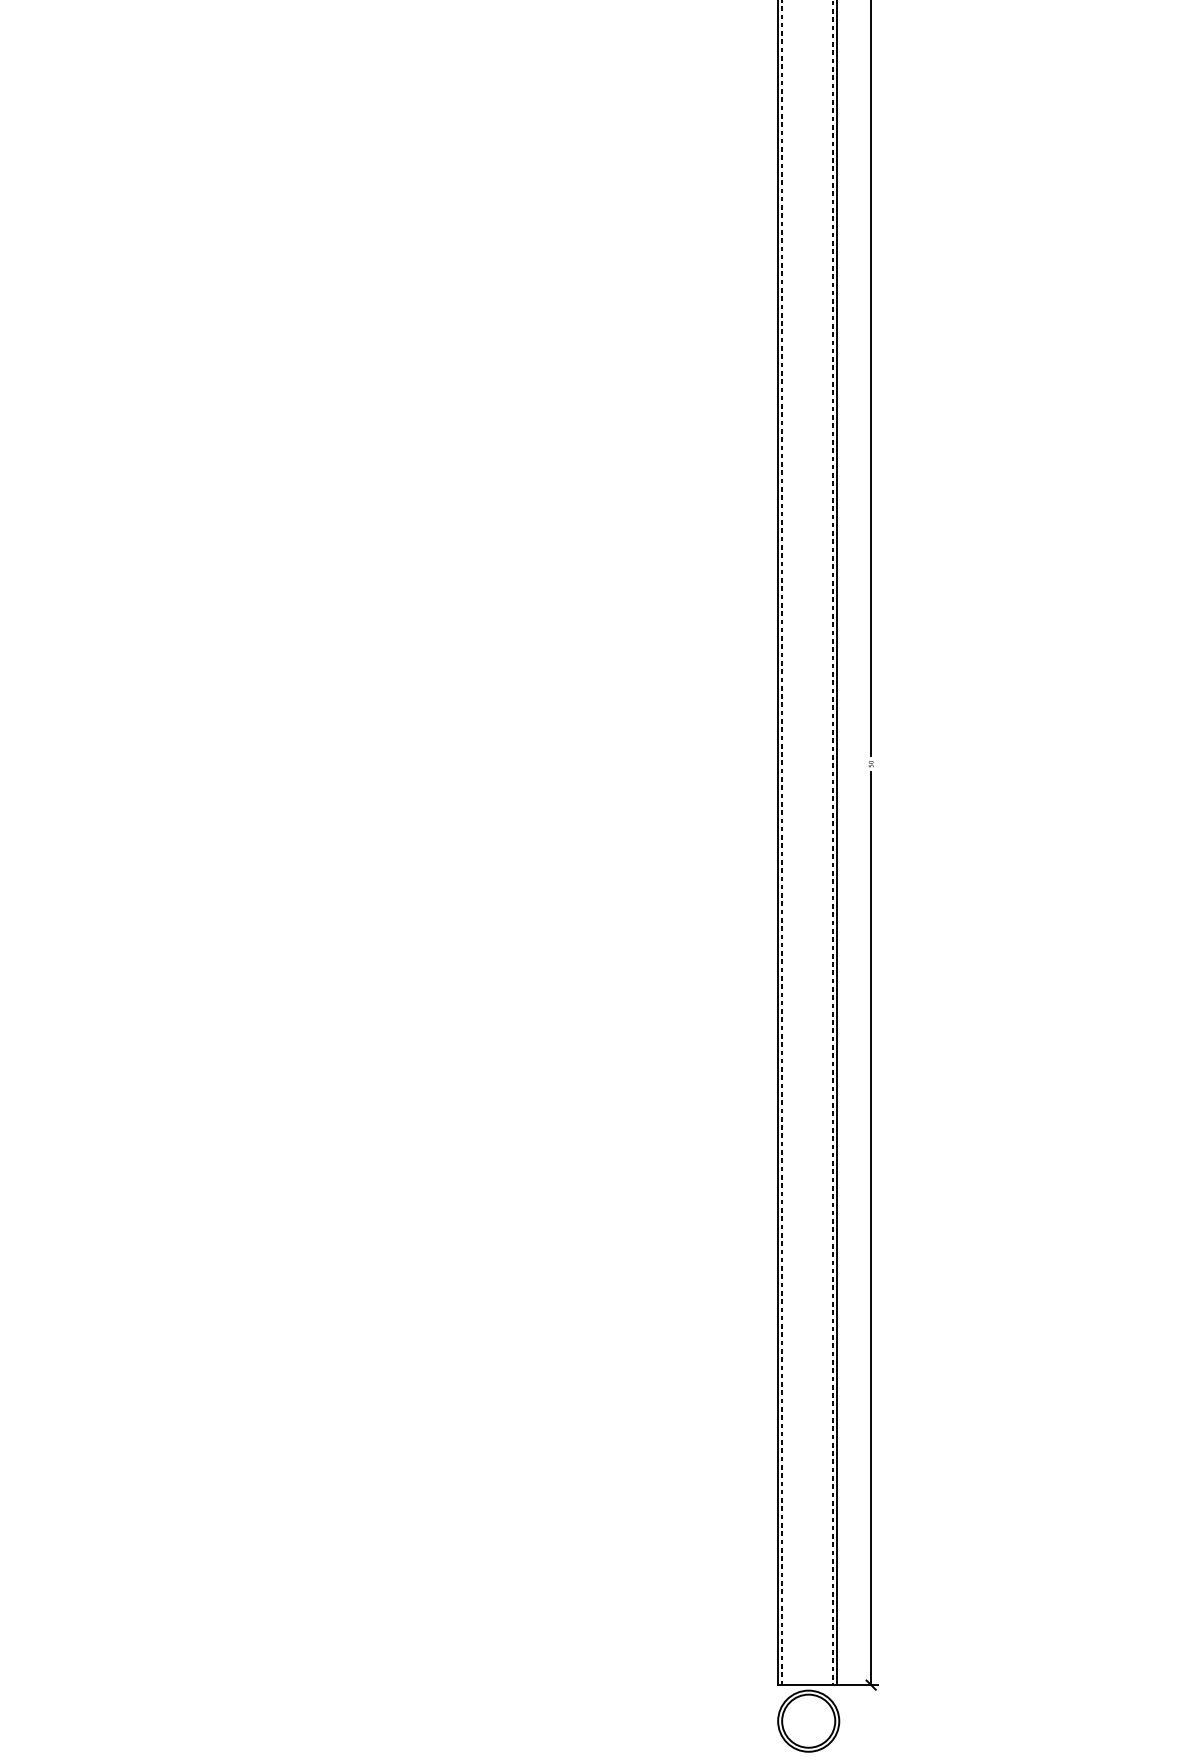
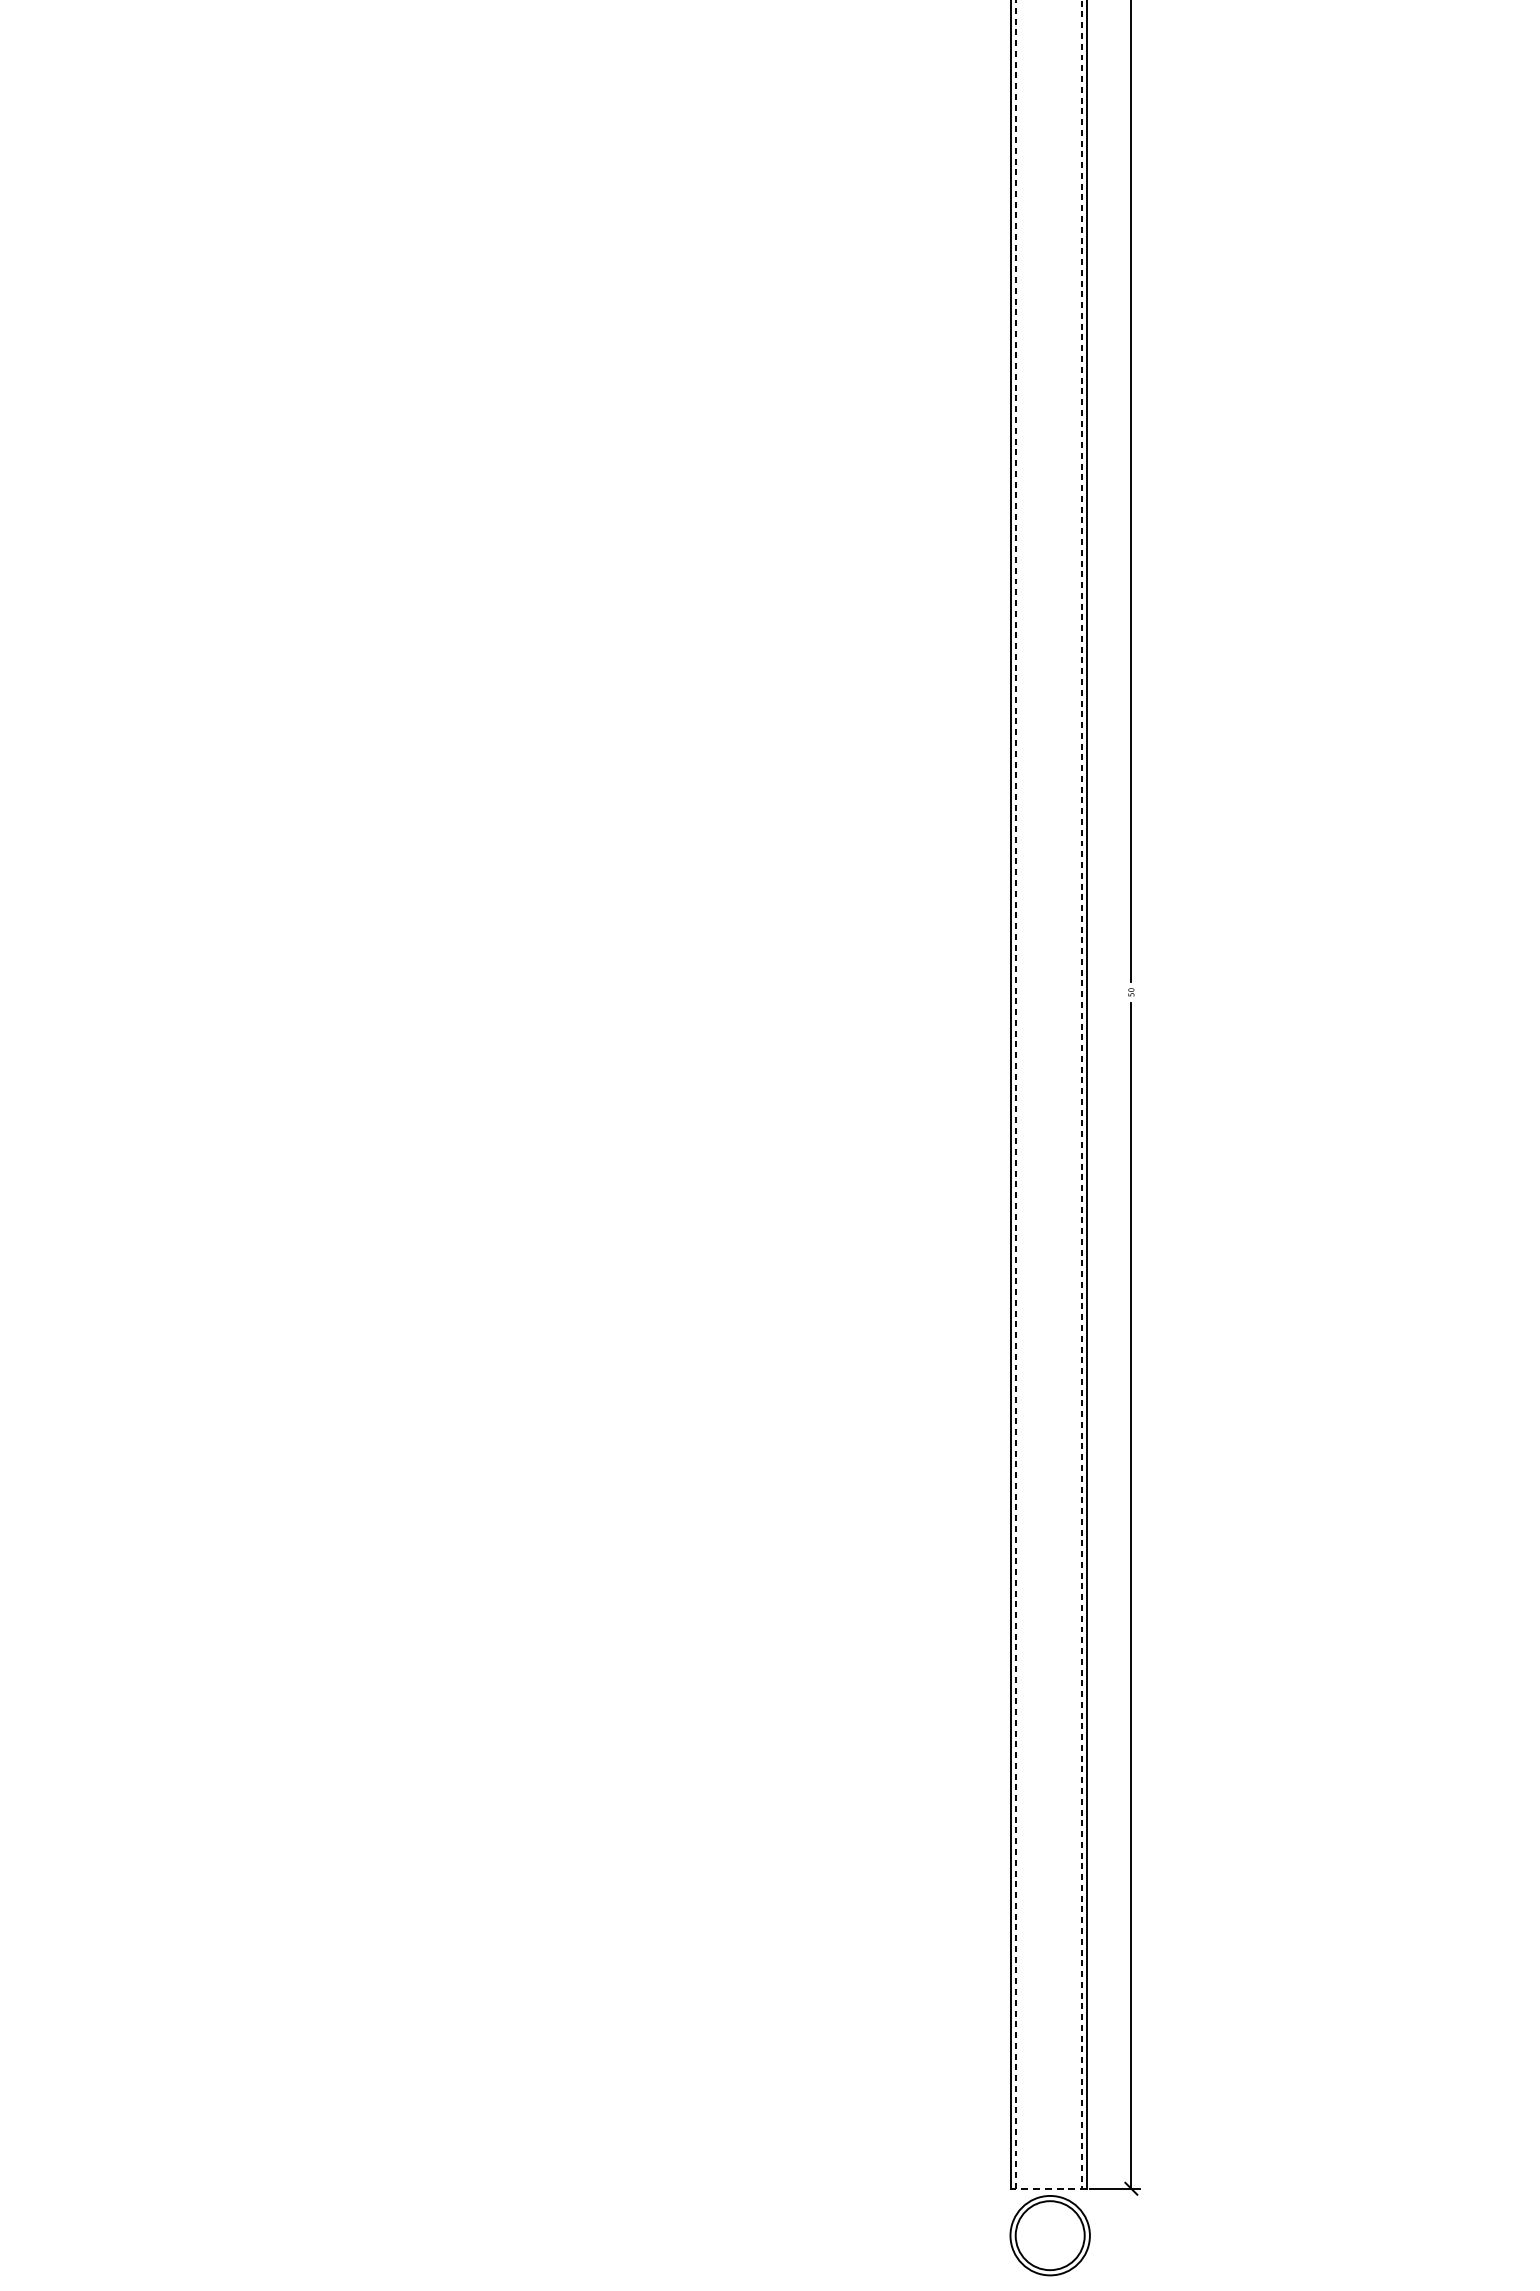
line: (807, 1684) -> (1048, 2188), solid -> dashed

